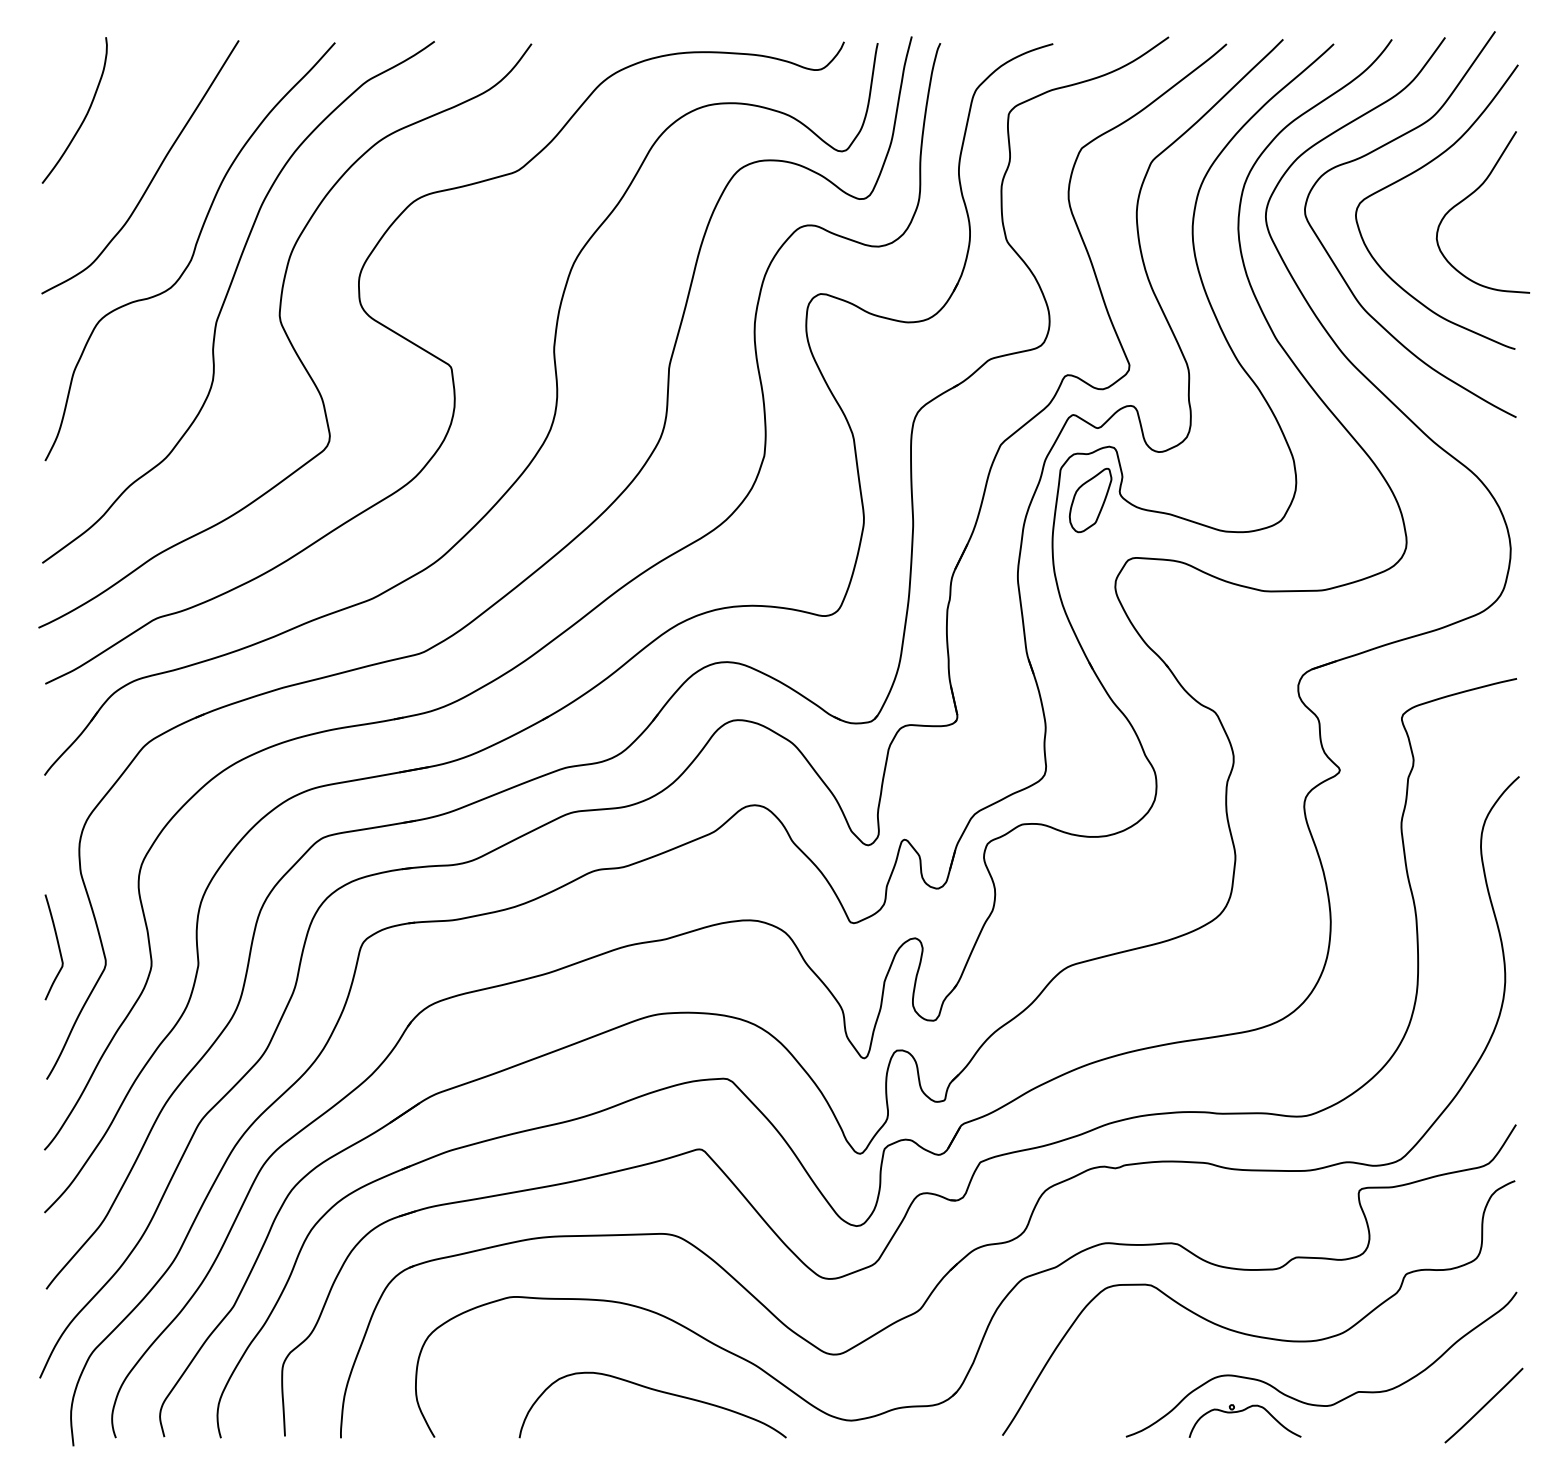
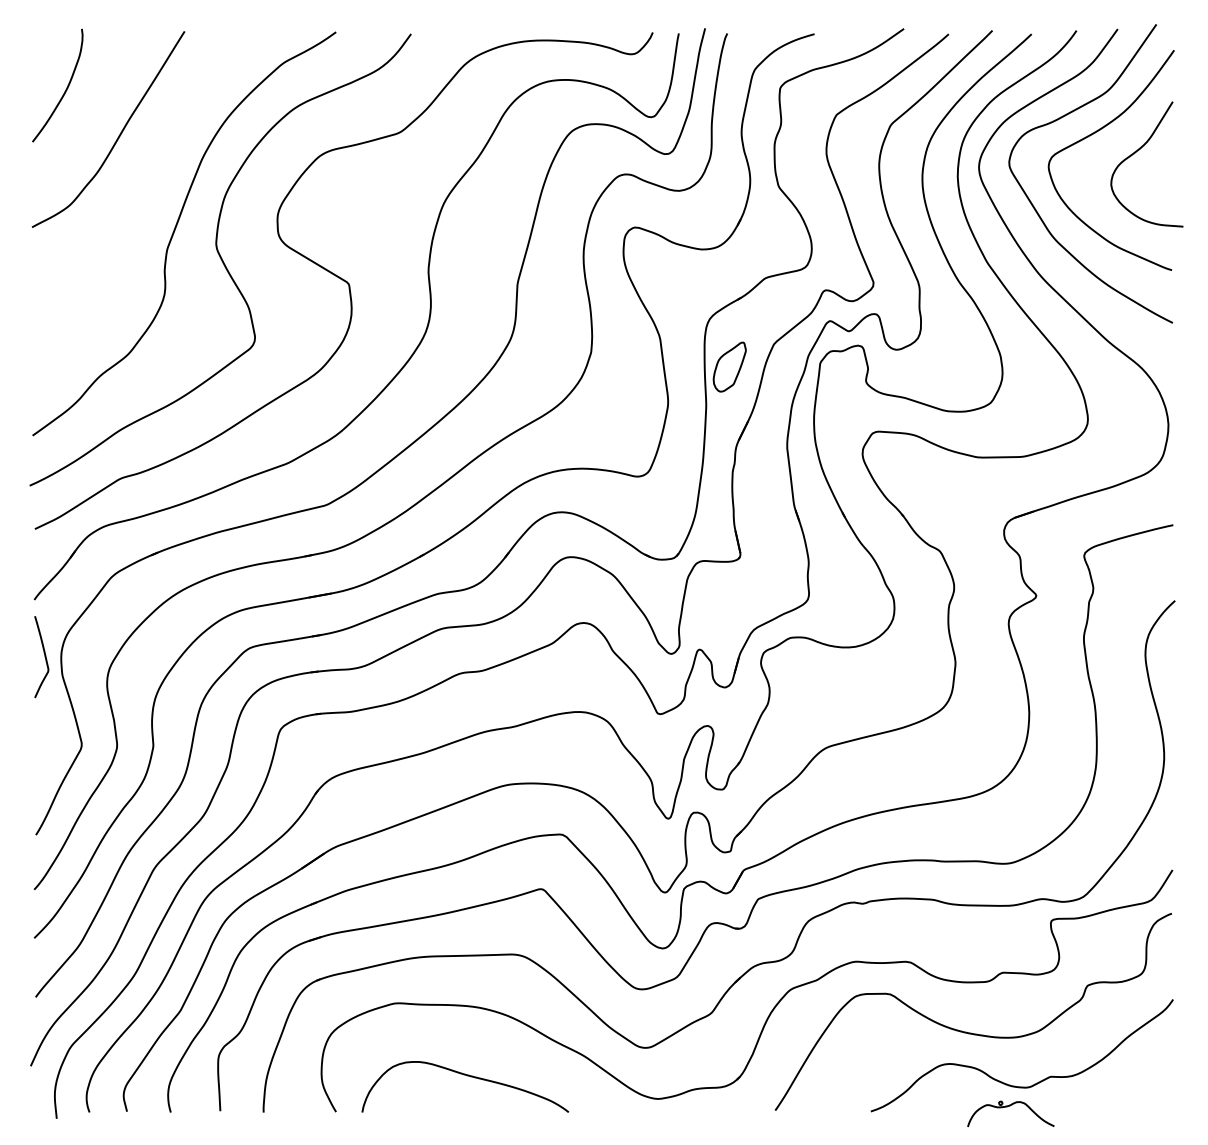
curve: (192, 253) -> (148, 196), removed
part: (1090, 500) -> (729, 367), moved
curve: (57, 945) -> (44, 655), moved
curve: (656, 1391) -> (468, 1076), moved
line: (1483, 1405) -> (1147, 1087), removed
part: (1243, 1411) -> (1009, 1106), moved

